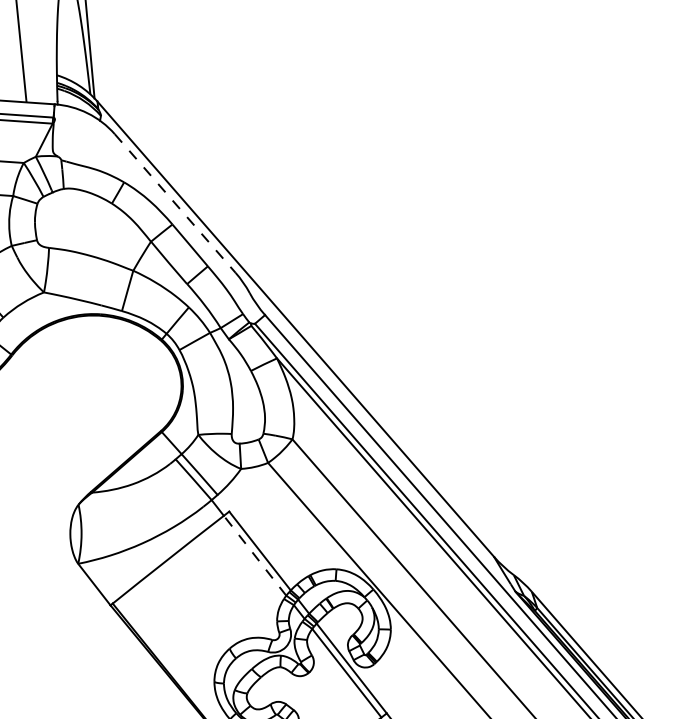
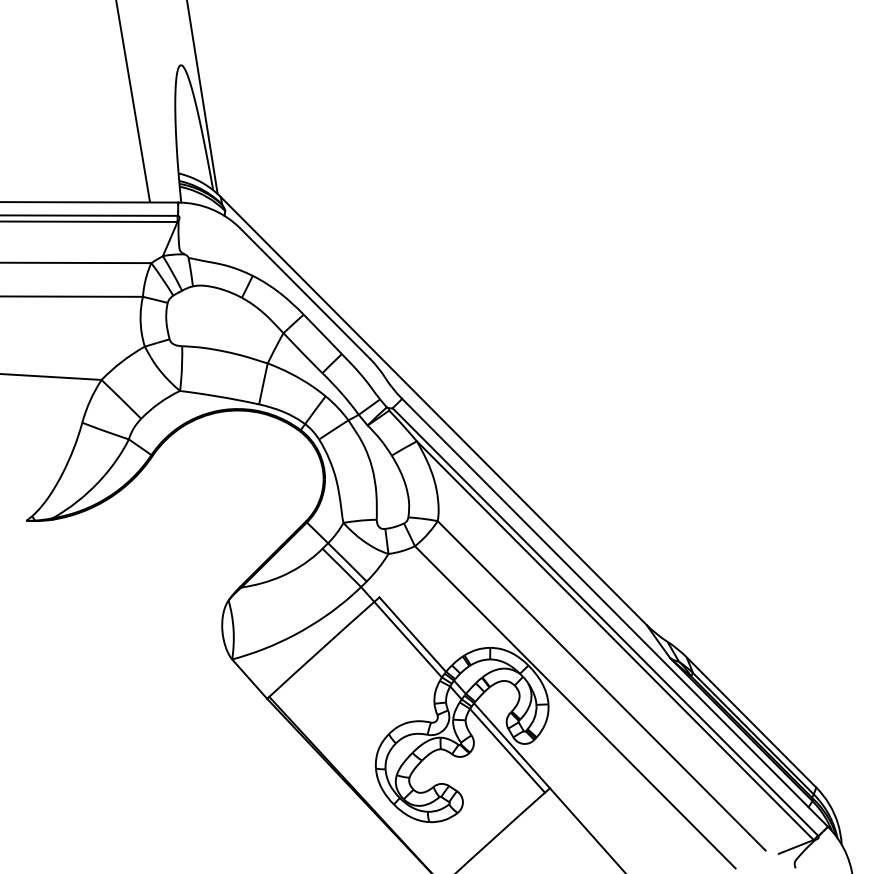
line: (175, 203) -> (305, 293), dashed -> solid
line: (255, 555) -> (408, 639), dashed -> solid

